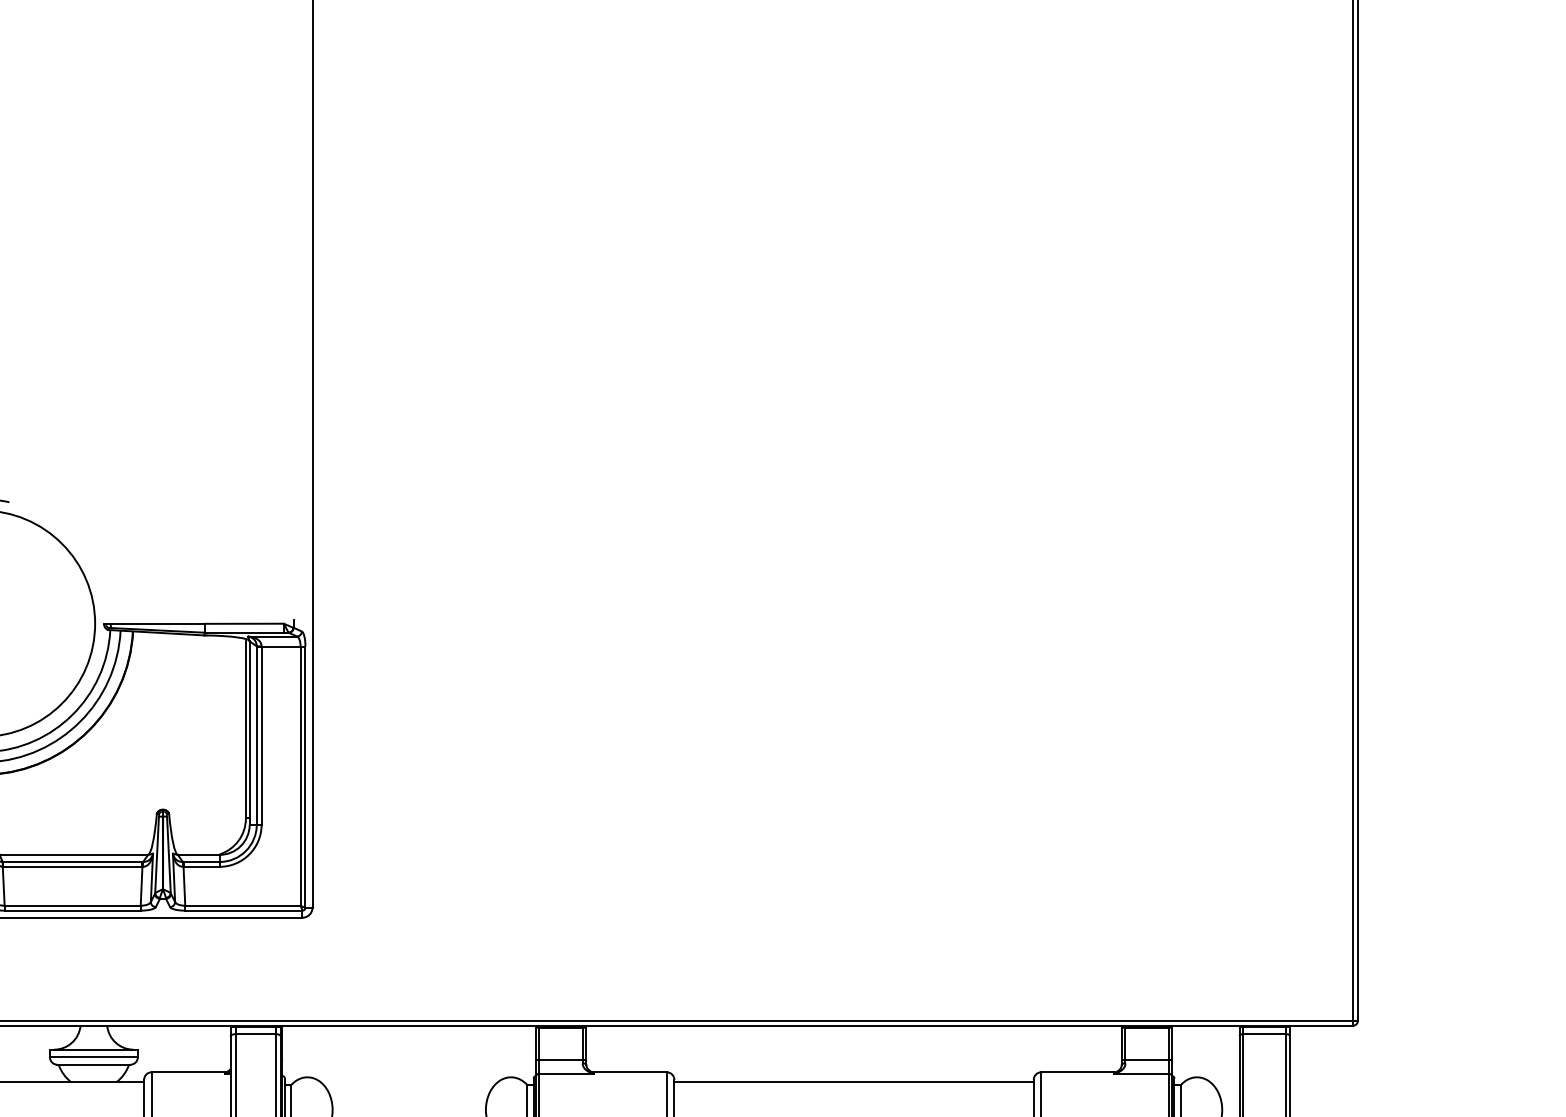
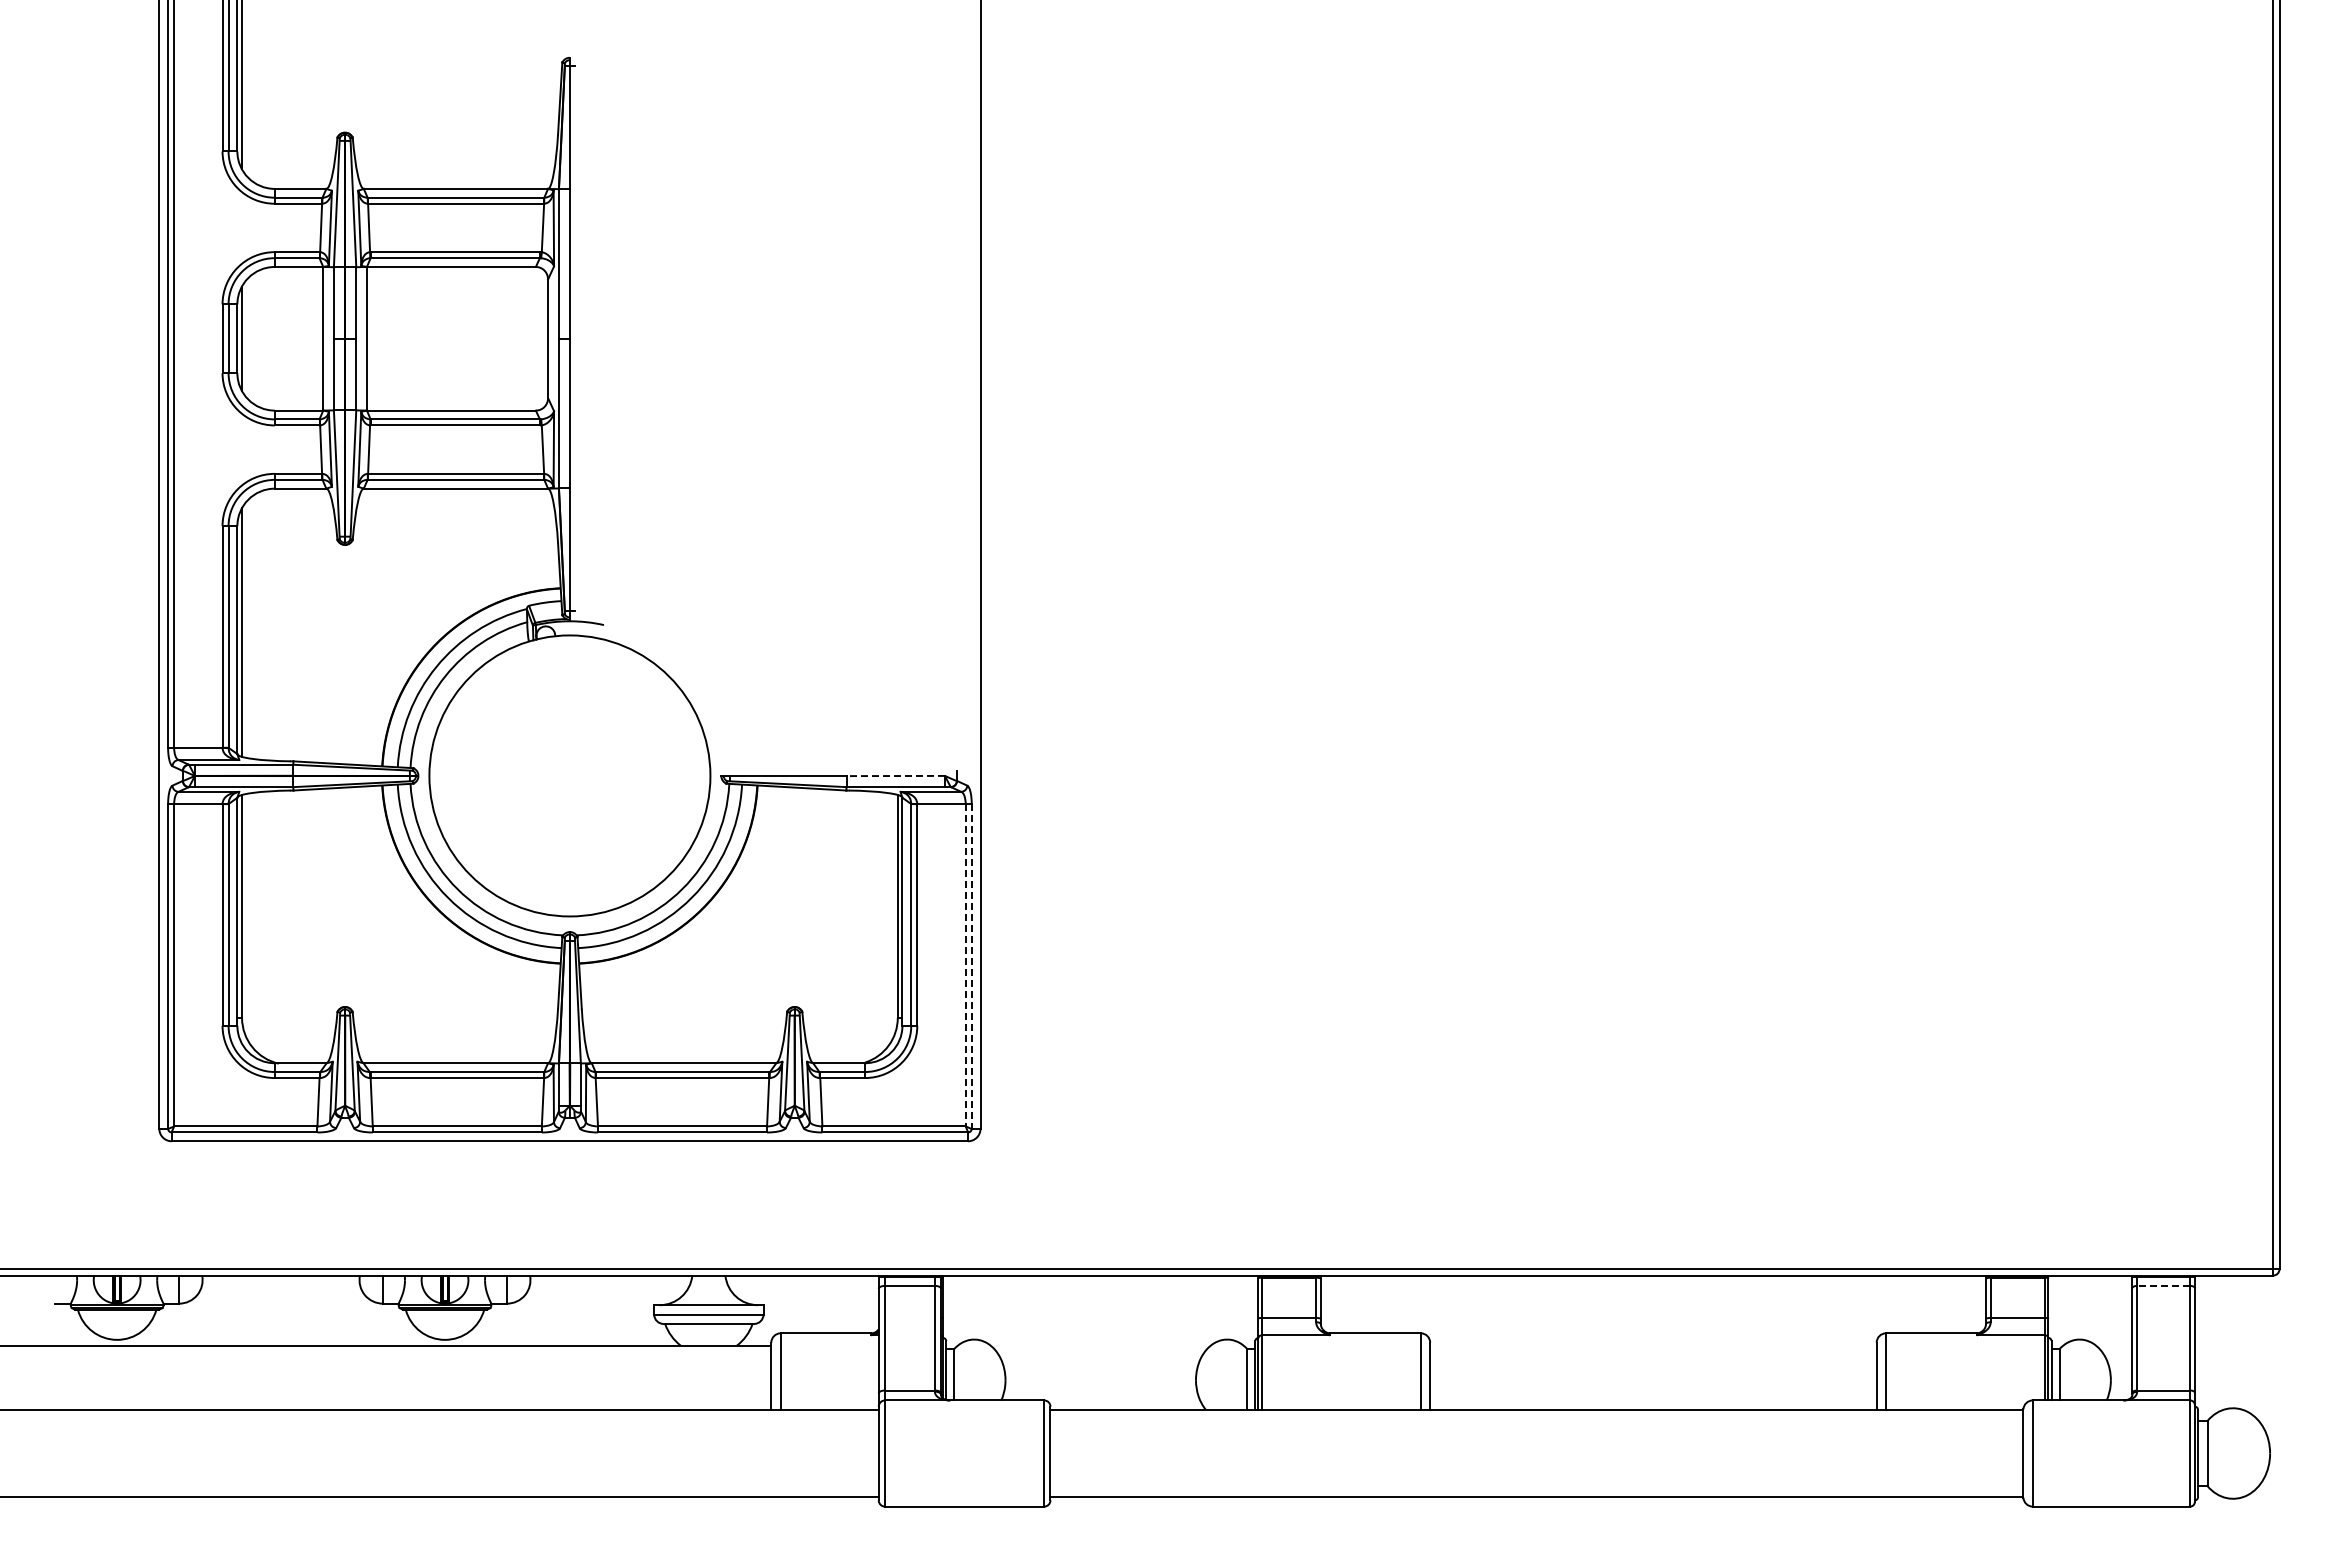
line: (244, 624) -> (895, 776), solid -> dashed
line: (300, 776) -> (965, 965), solid -> dashed
line: (305, 777) -> (971, 967), solid -> dashed
line: (1264, 1033) -> (2163, 1285), solid -> dashed
line: (854, 1082) -> (1653, 1345), removed

